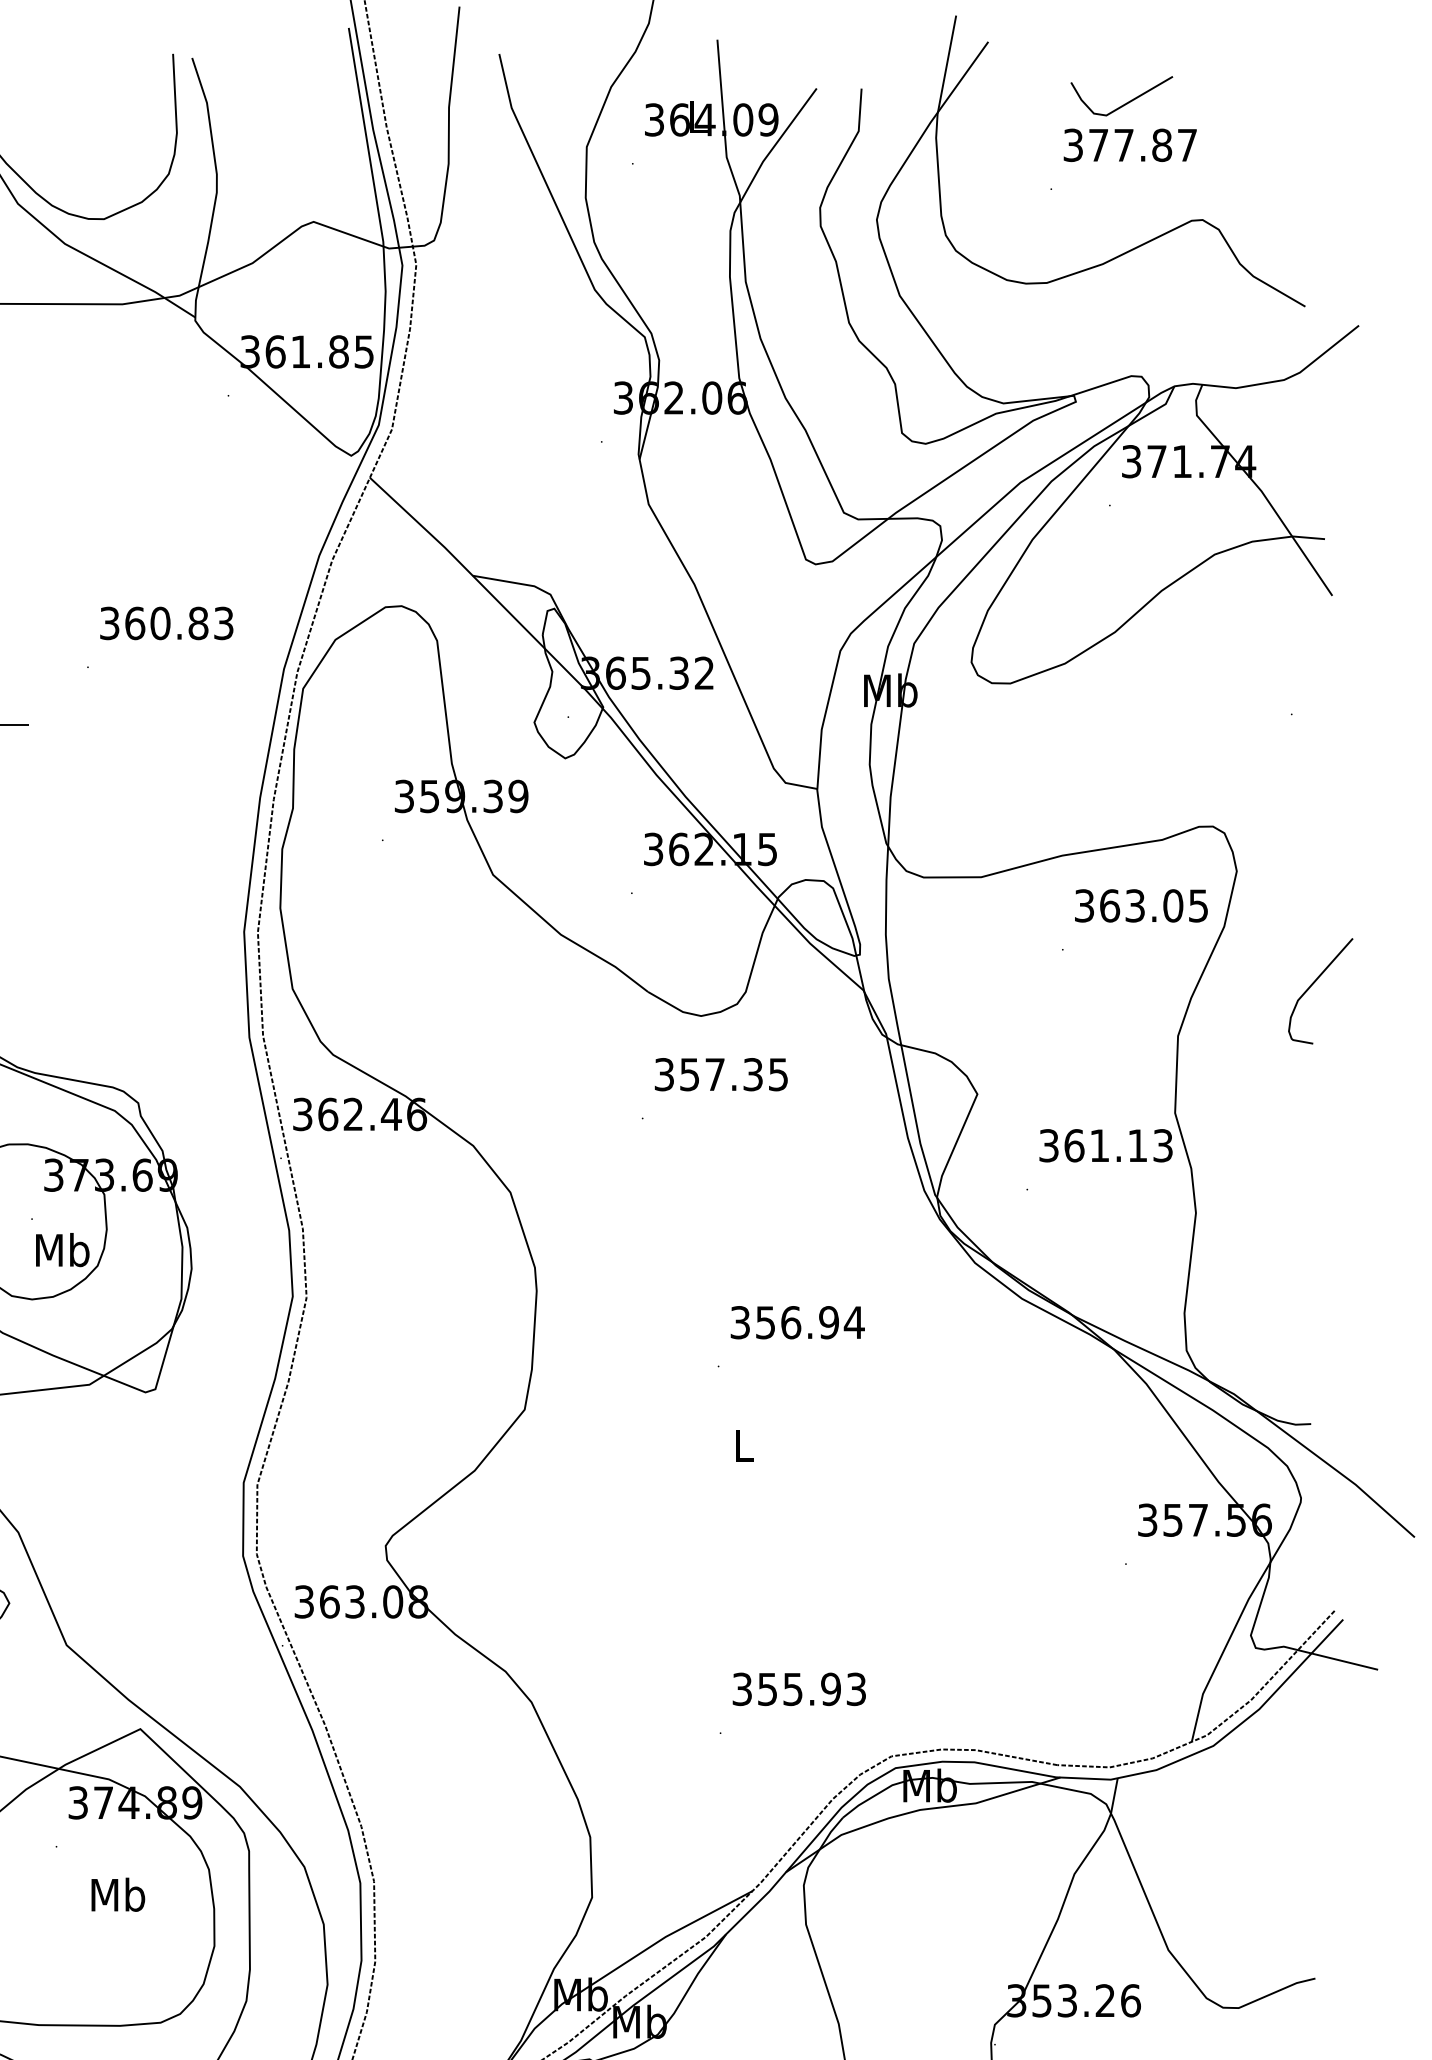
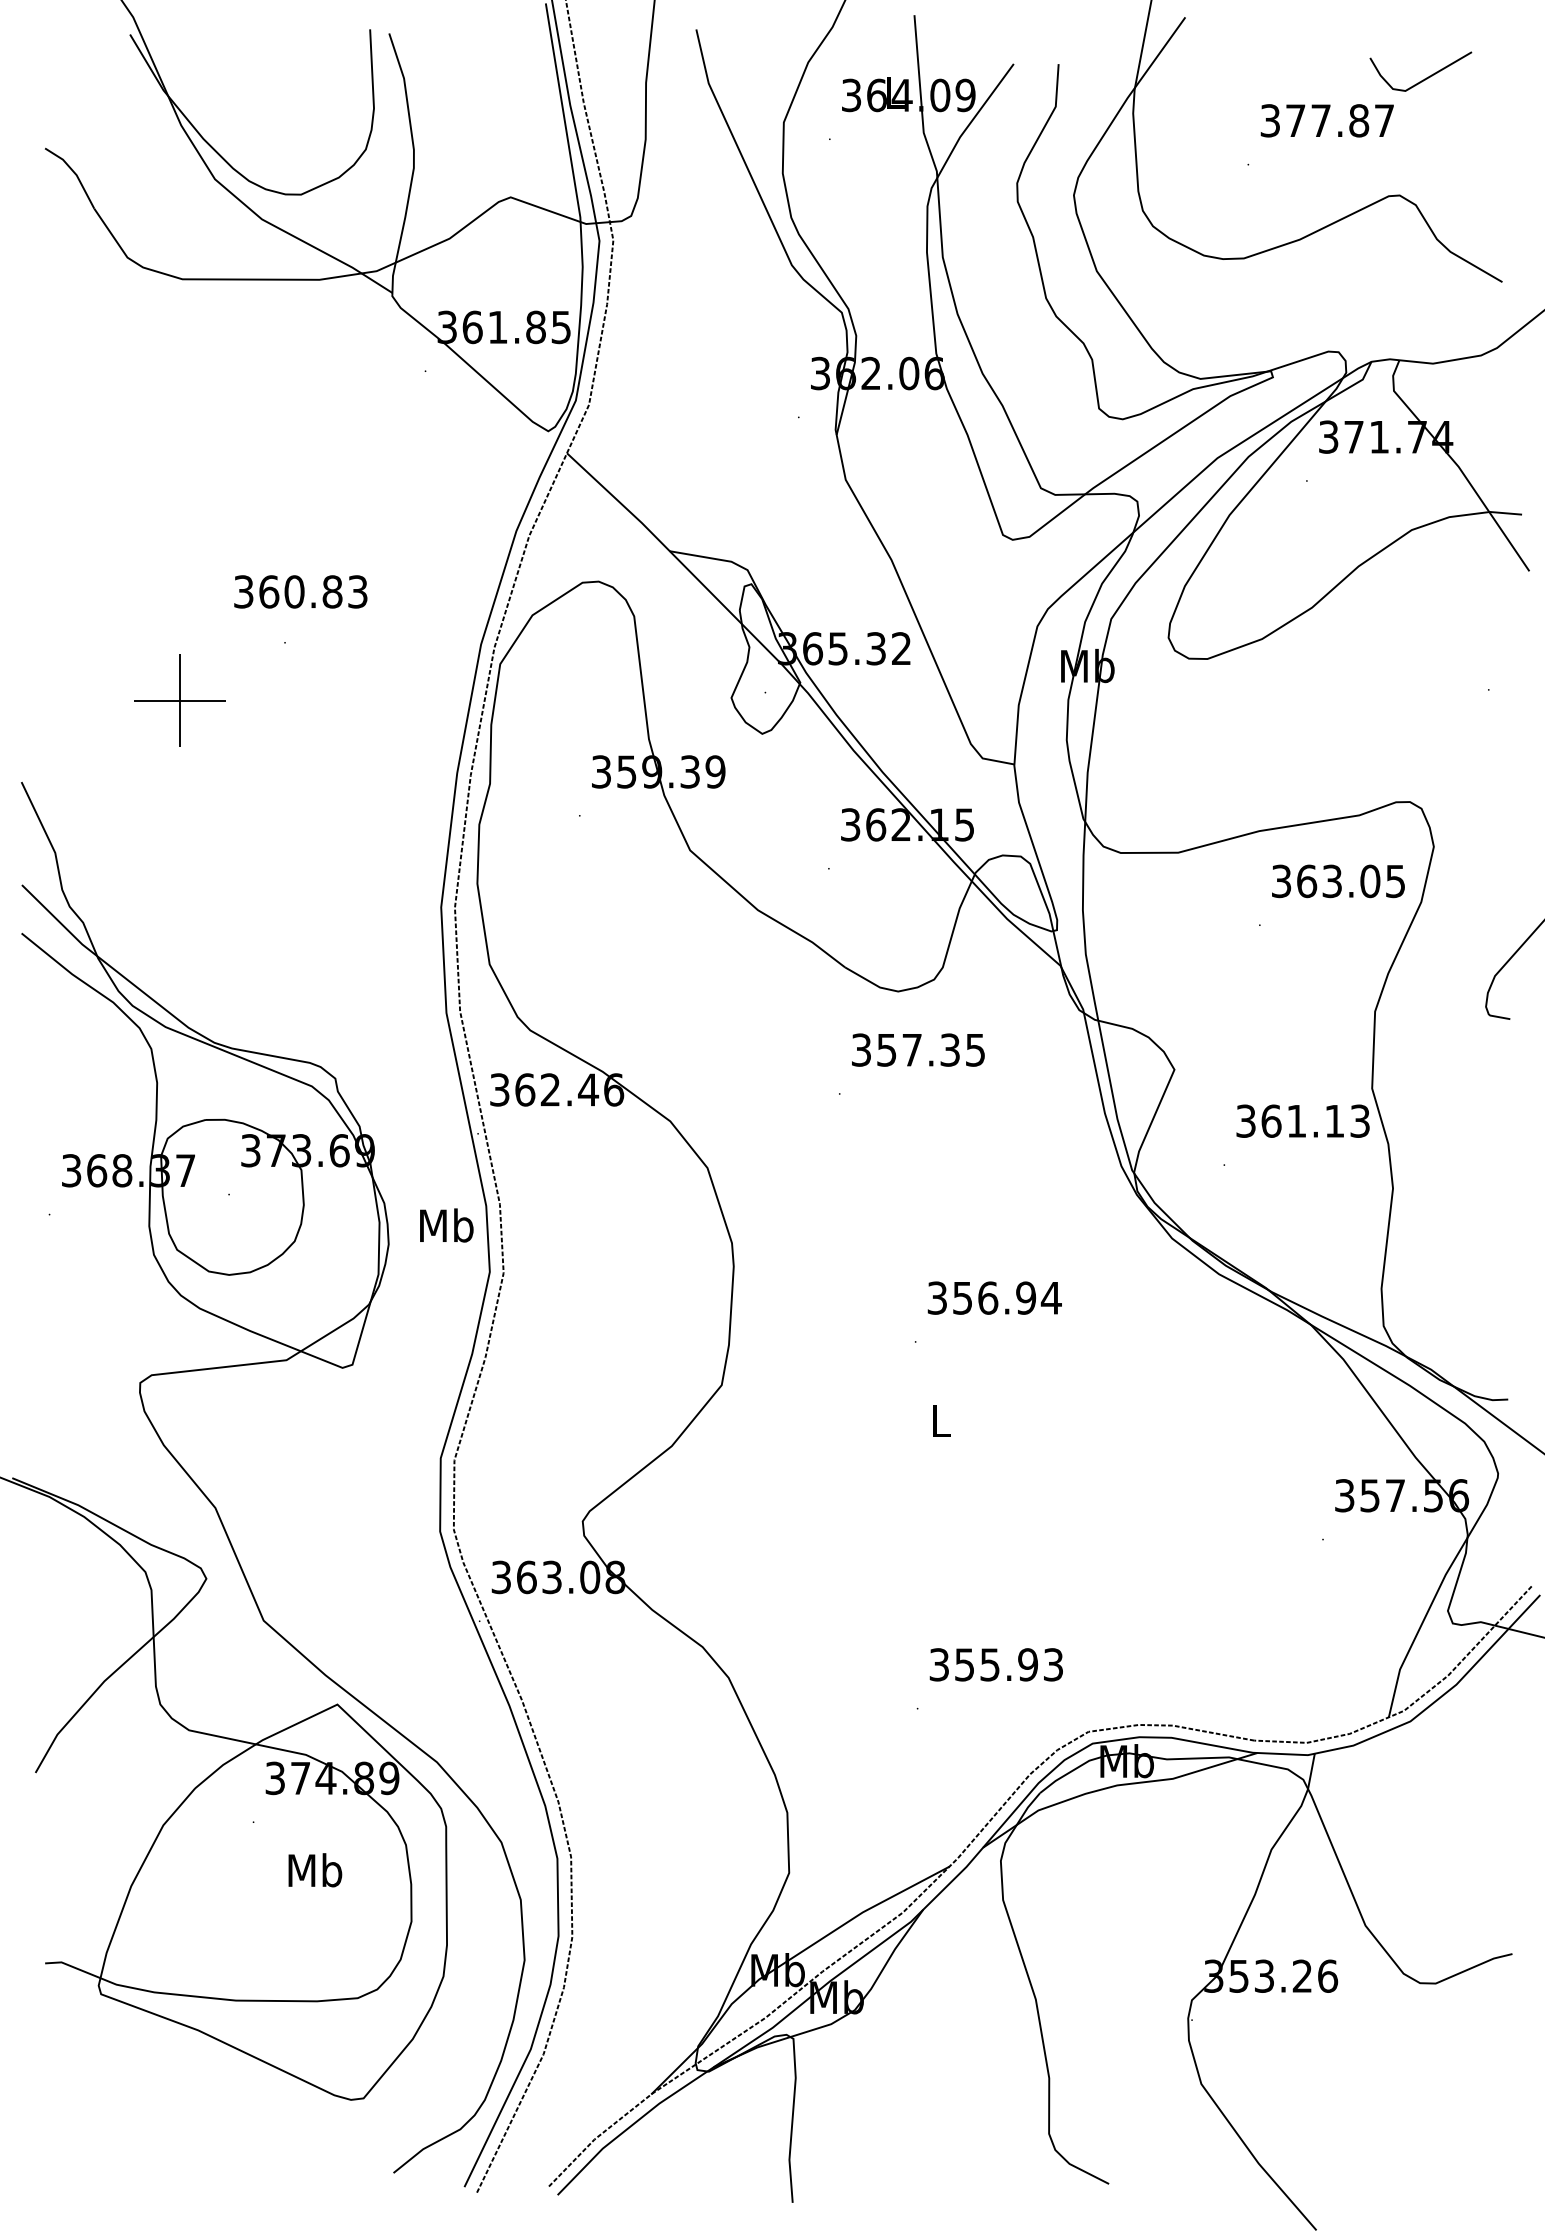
line: (1125, 103) -> (1424, 78), moved
text: (166, 623) -> (300, 591), moved
text: (62, 1250) -> (446, 1225), moved

